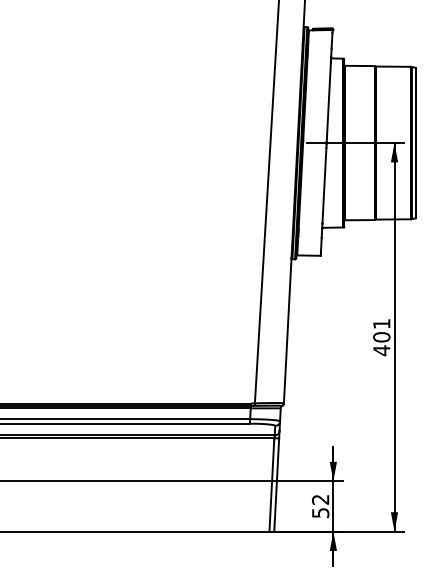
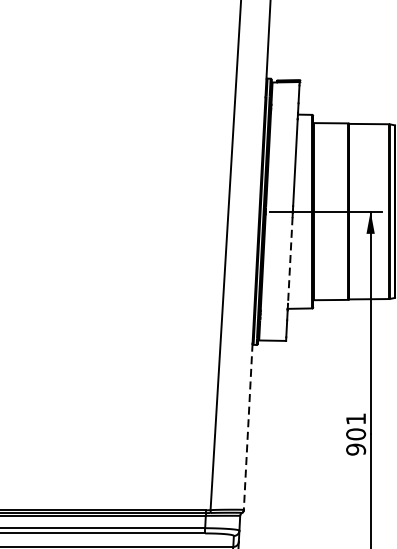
line: (324, 185) -> (290, 260), solid -> dashed
line: (287, 330) -> (247, 426), solid -> dashed
text: (381, 350) -> (355, 449), 401 -> 901

